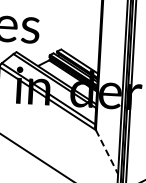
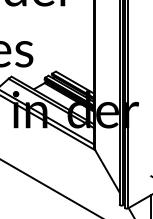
line: (107, 152) -> (107, 171), dashed -> solid

